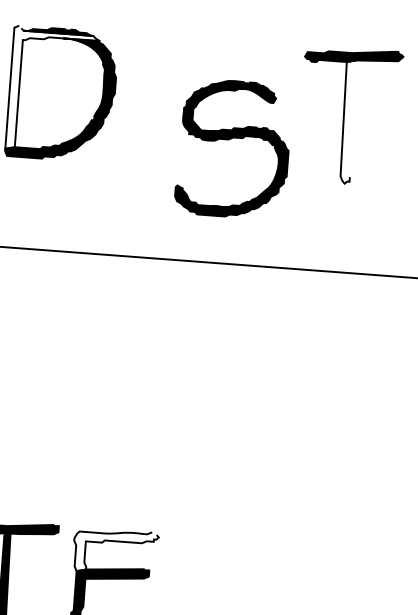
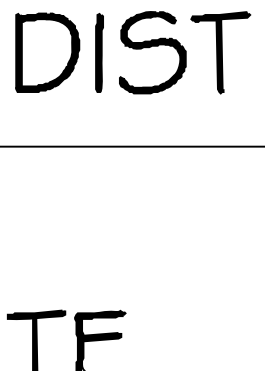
fill: (53, 90) -> (42, 50), added
part: (148, 100) -> (99, 52), added
fill: (347, 122) -> (219, 56), added
part: (233, 148) -> (152, 52), moved
fill: (115, 551) -> (100, 323), added

